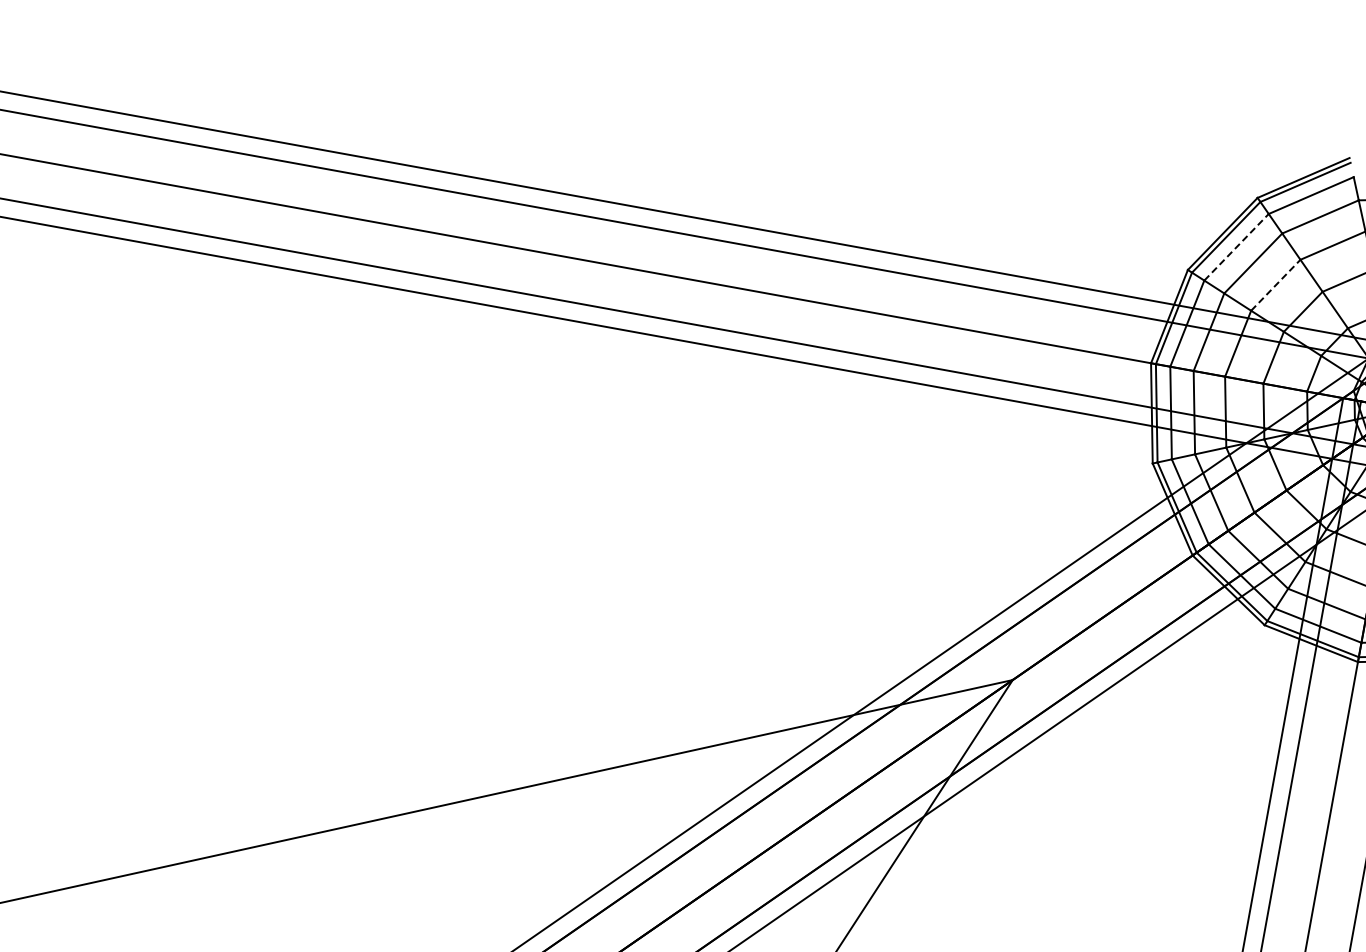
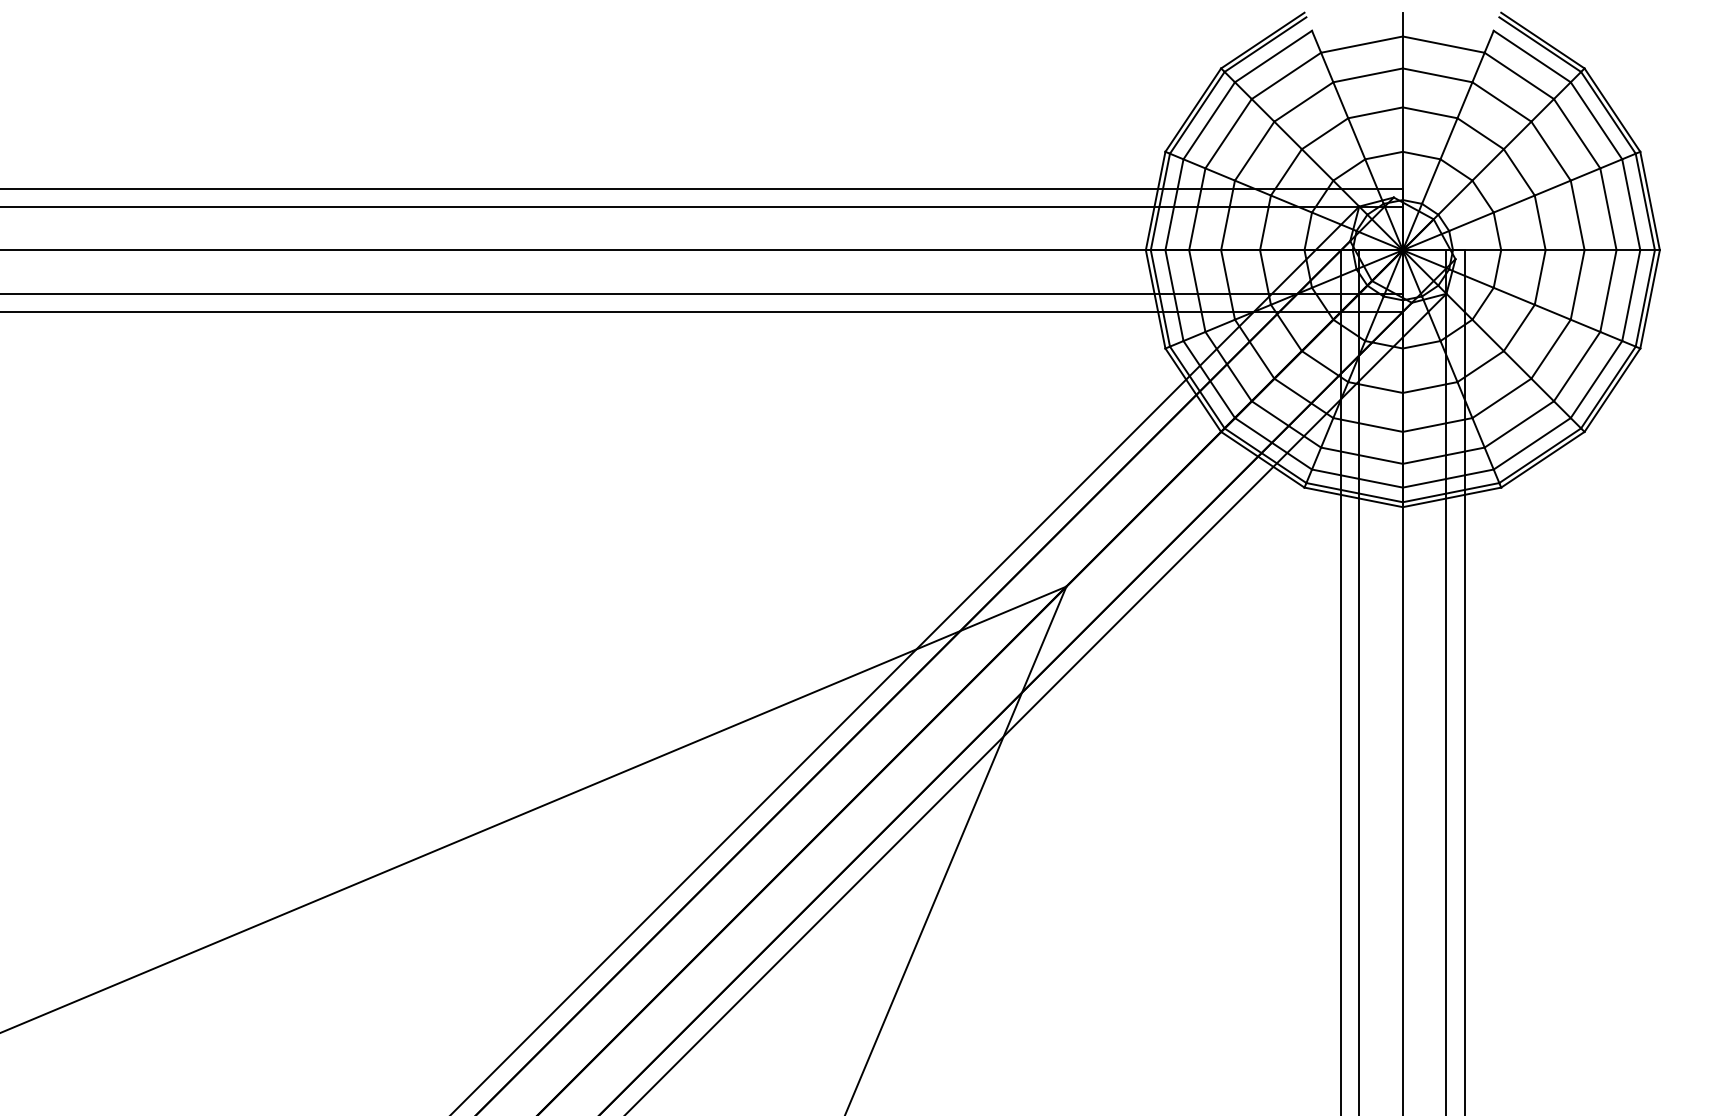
line: (1236, 247) -> (1209, 120), dashed -> solid
line: (1275, 284) -> (1254, 150), dashed -> solid

